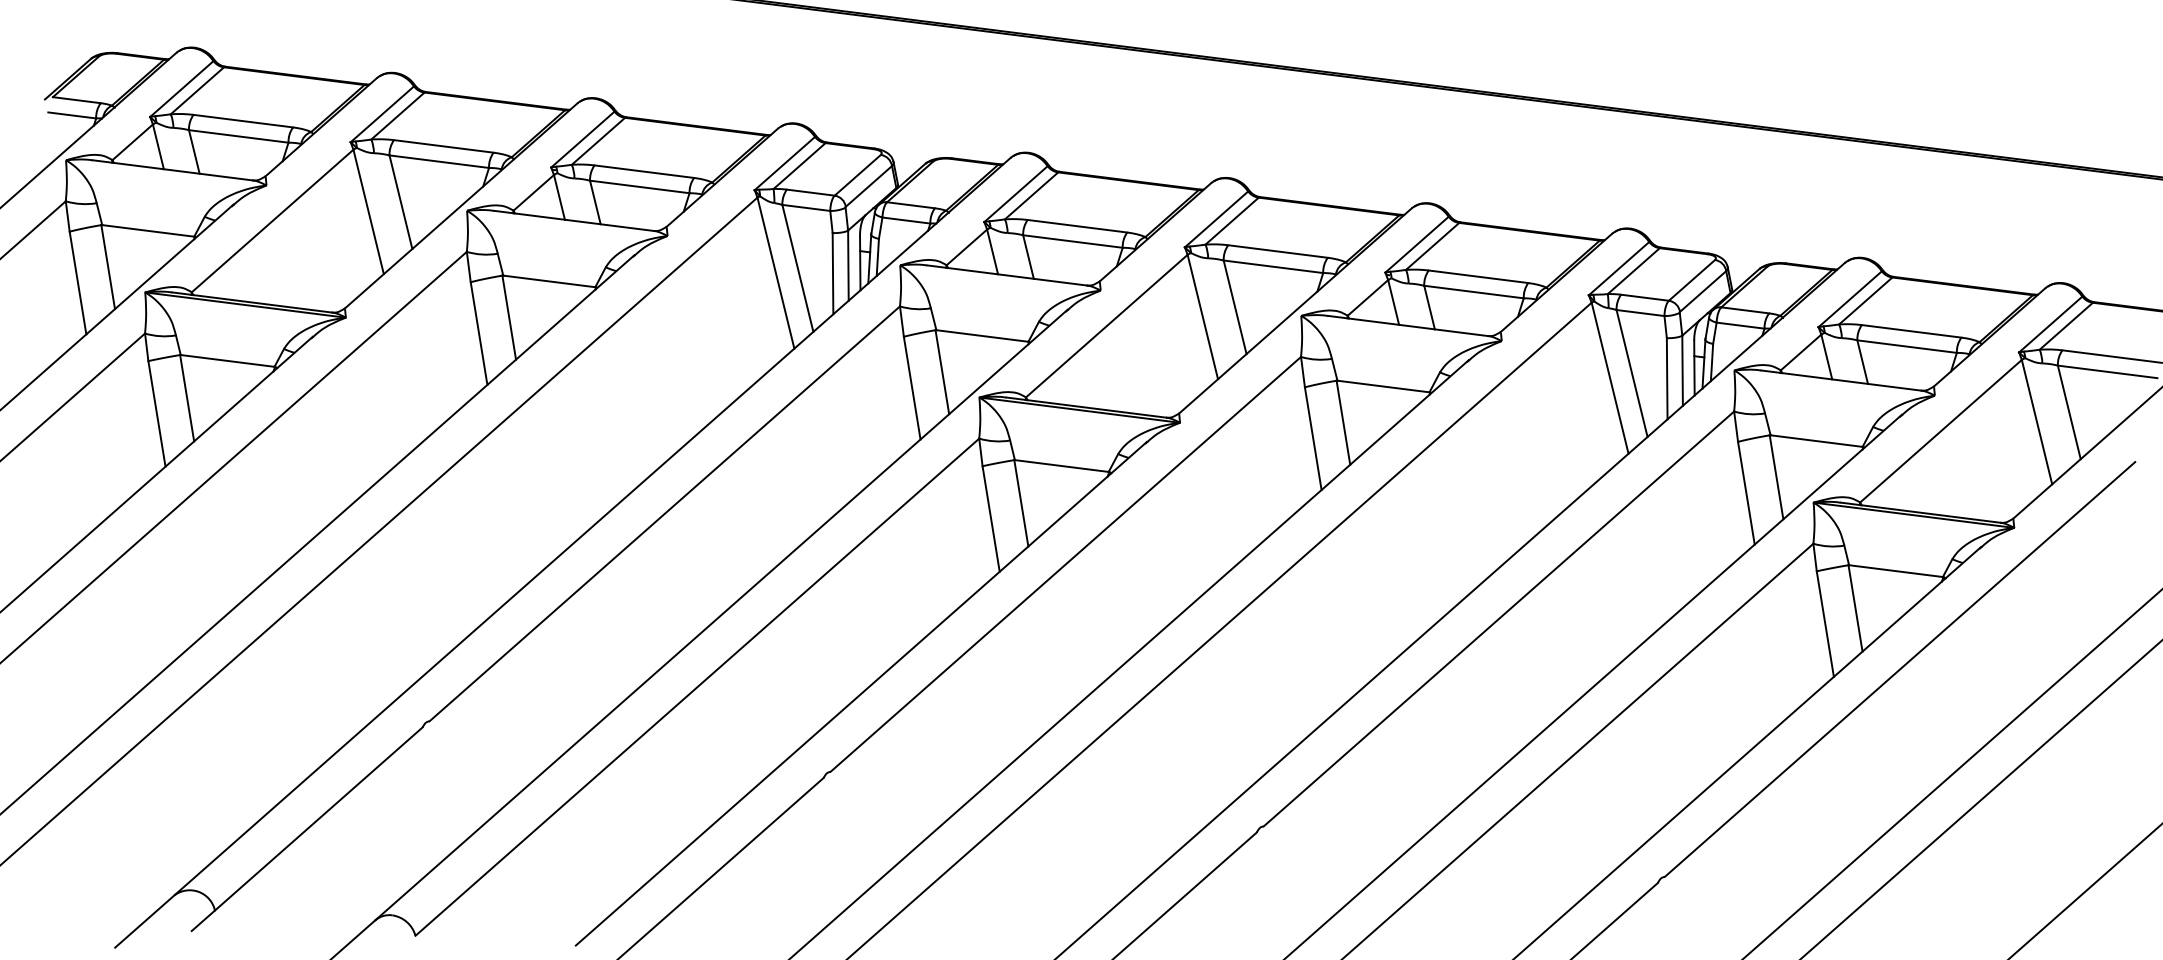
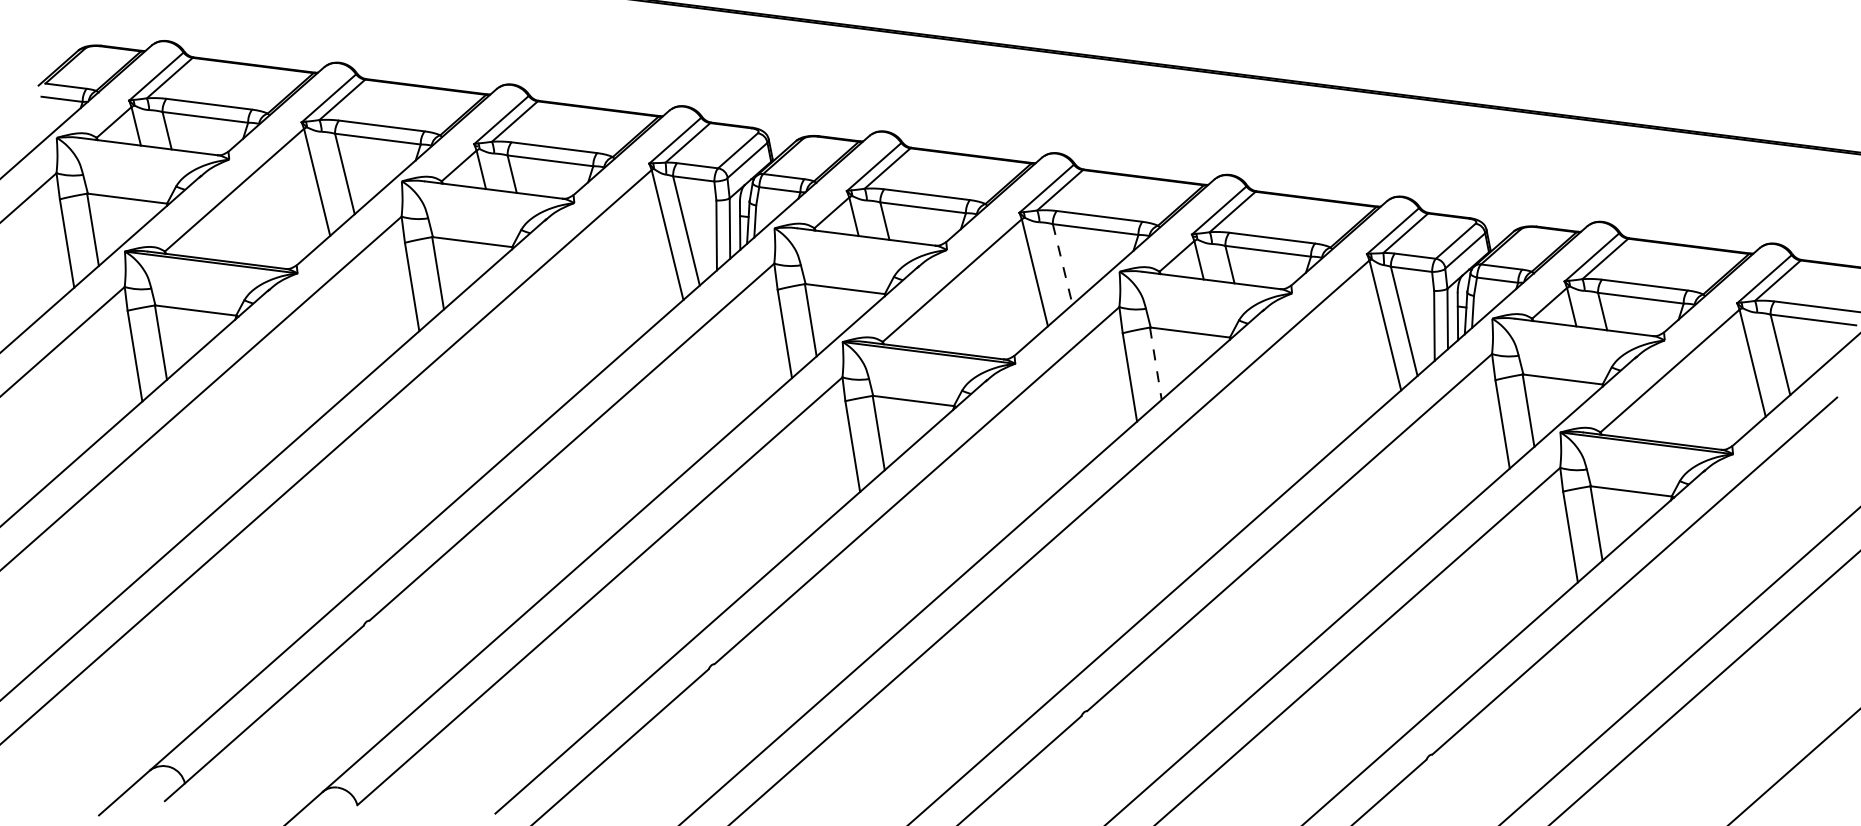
line: (1234, 307) -> (1062, 264), solid -> dashed
line: (1342, 422) -> (1155, 363), solid -> dashed

